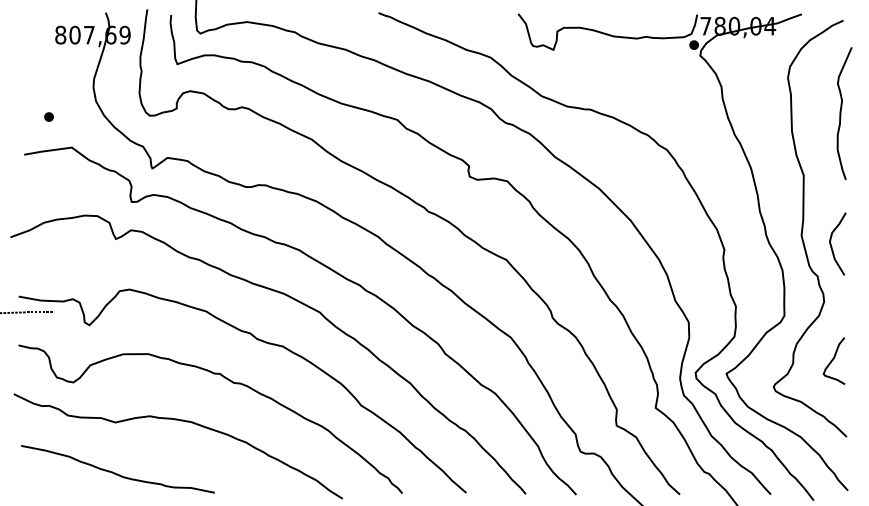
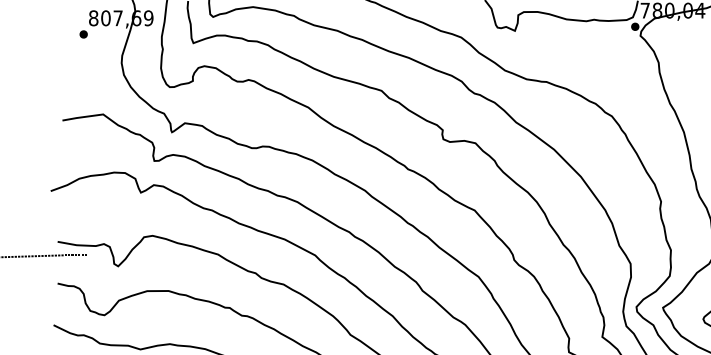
part: (48, 116) -> (83, 33), moved

